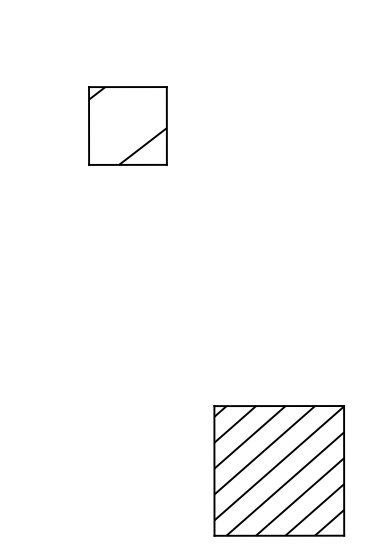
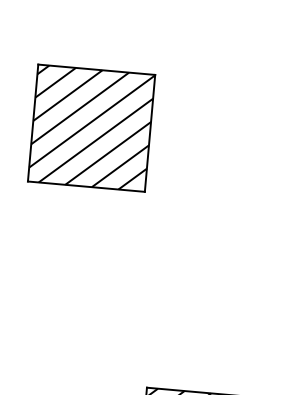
part: (127, 125) -> (91, 127), size x1.67

